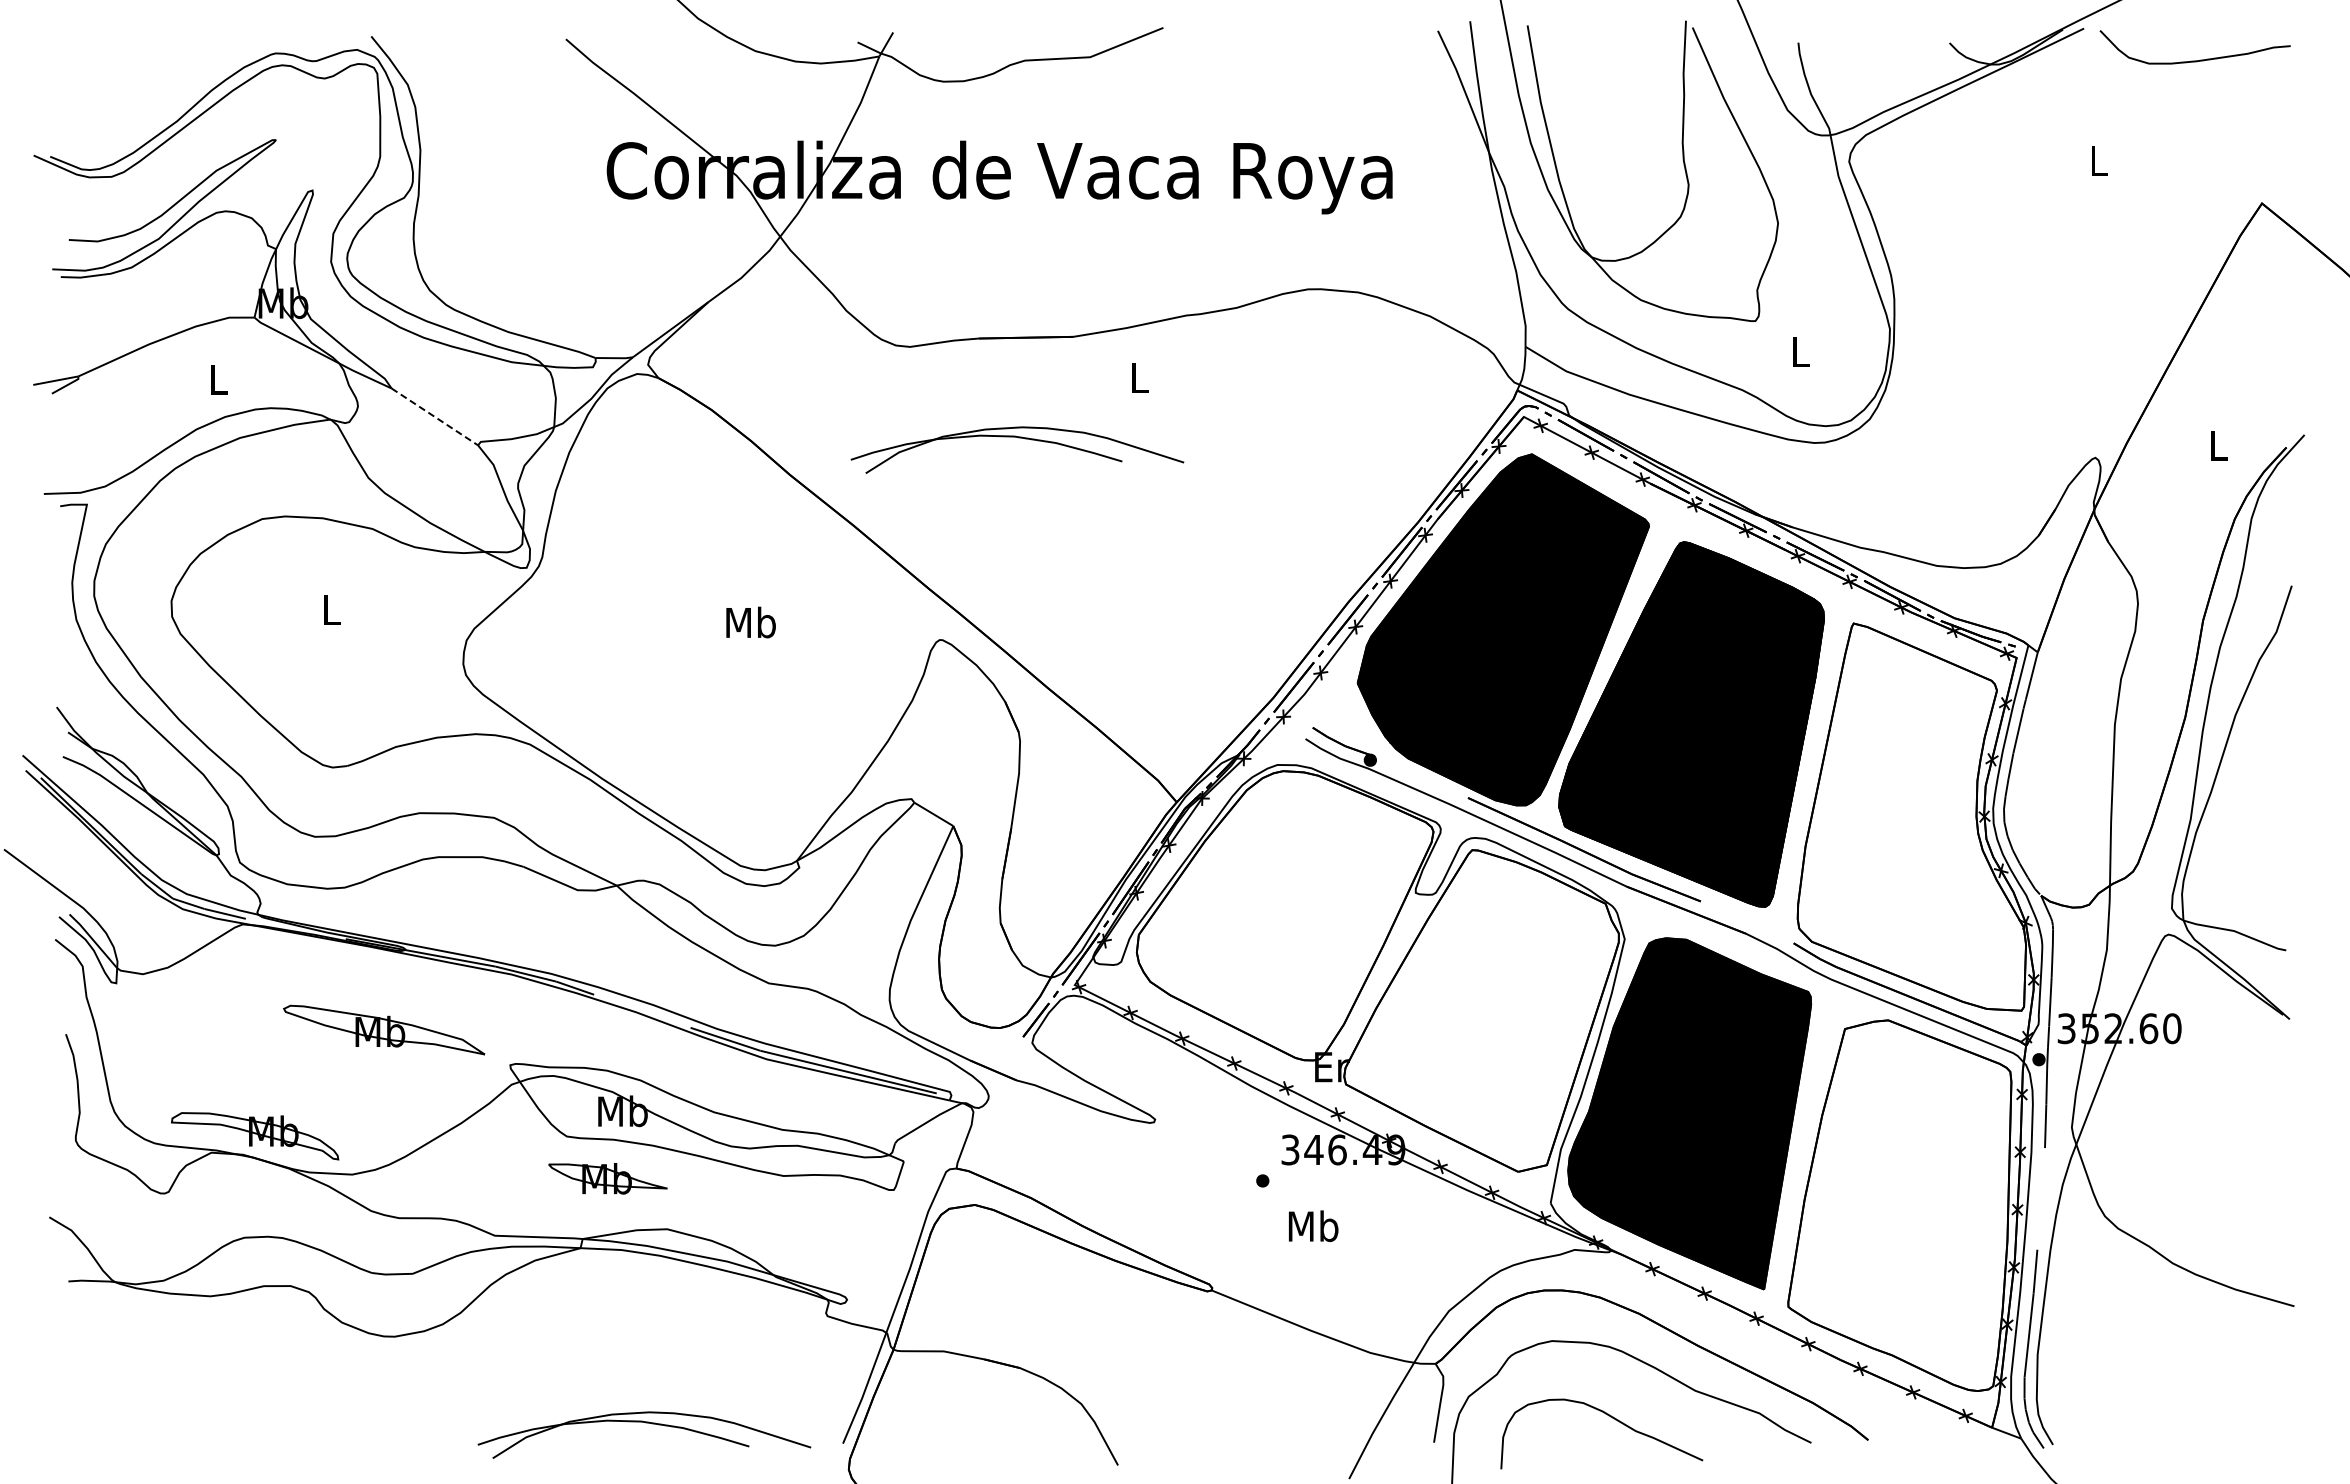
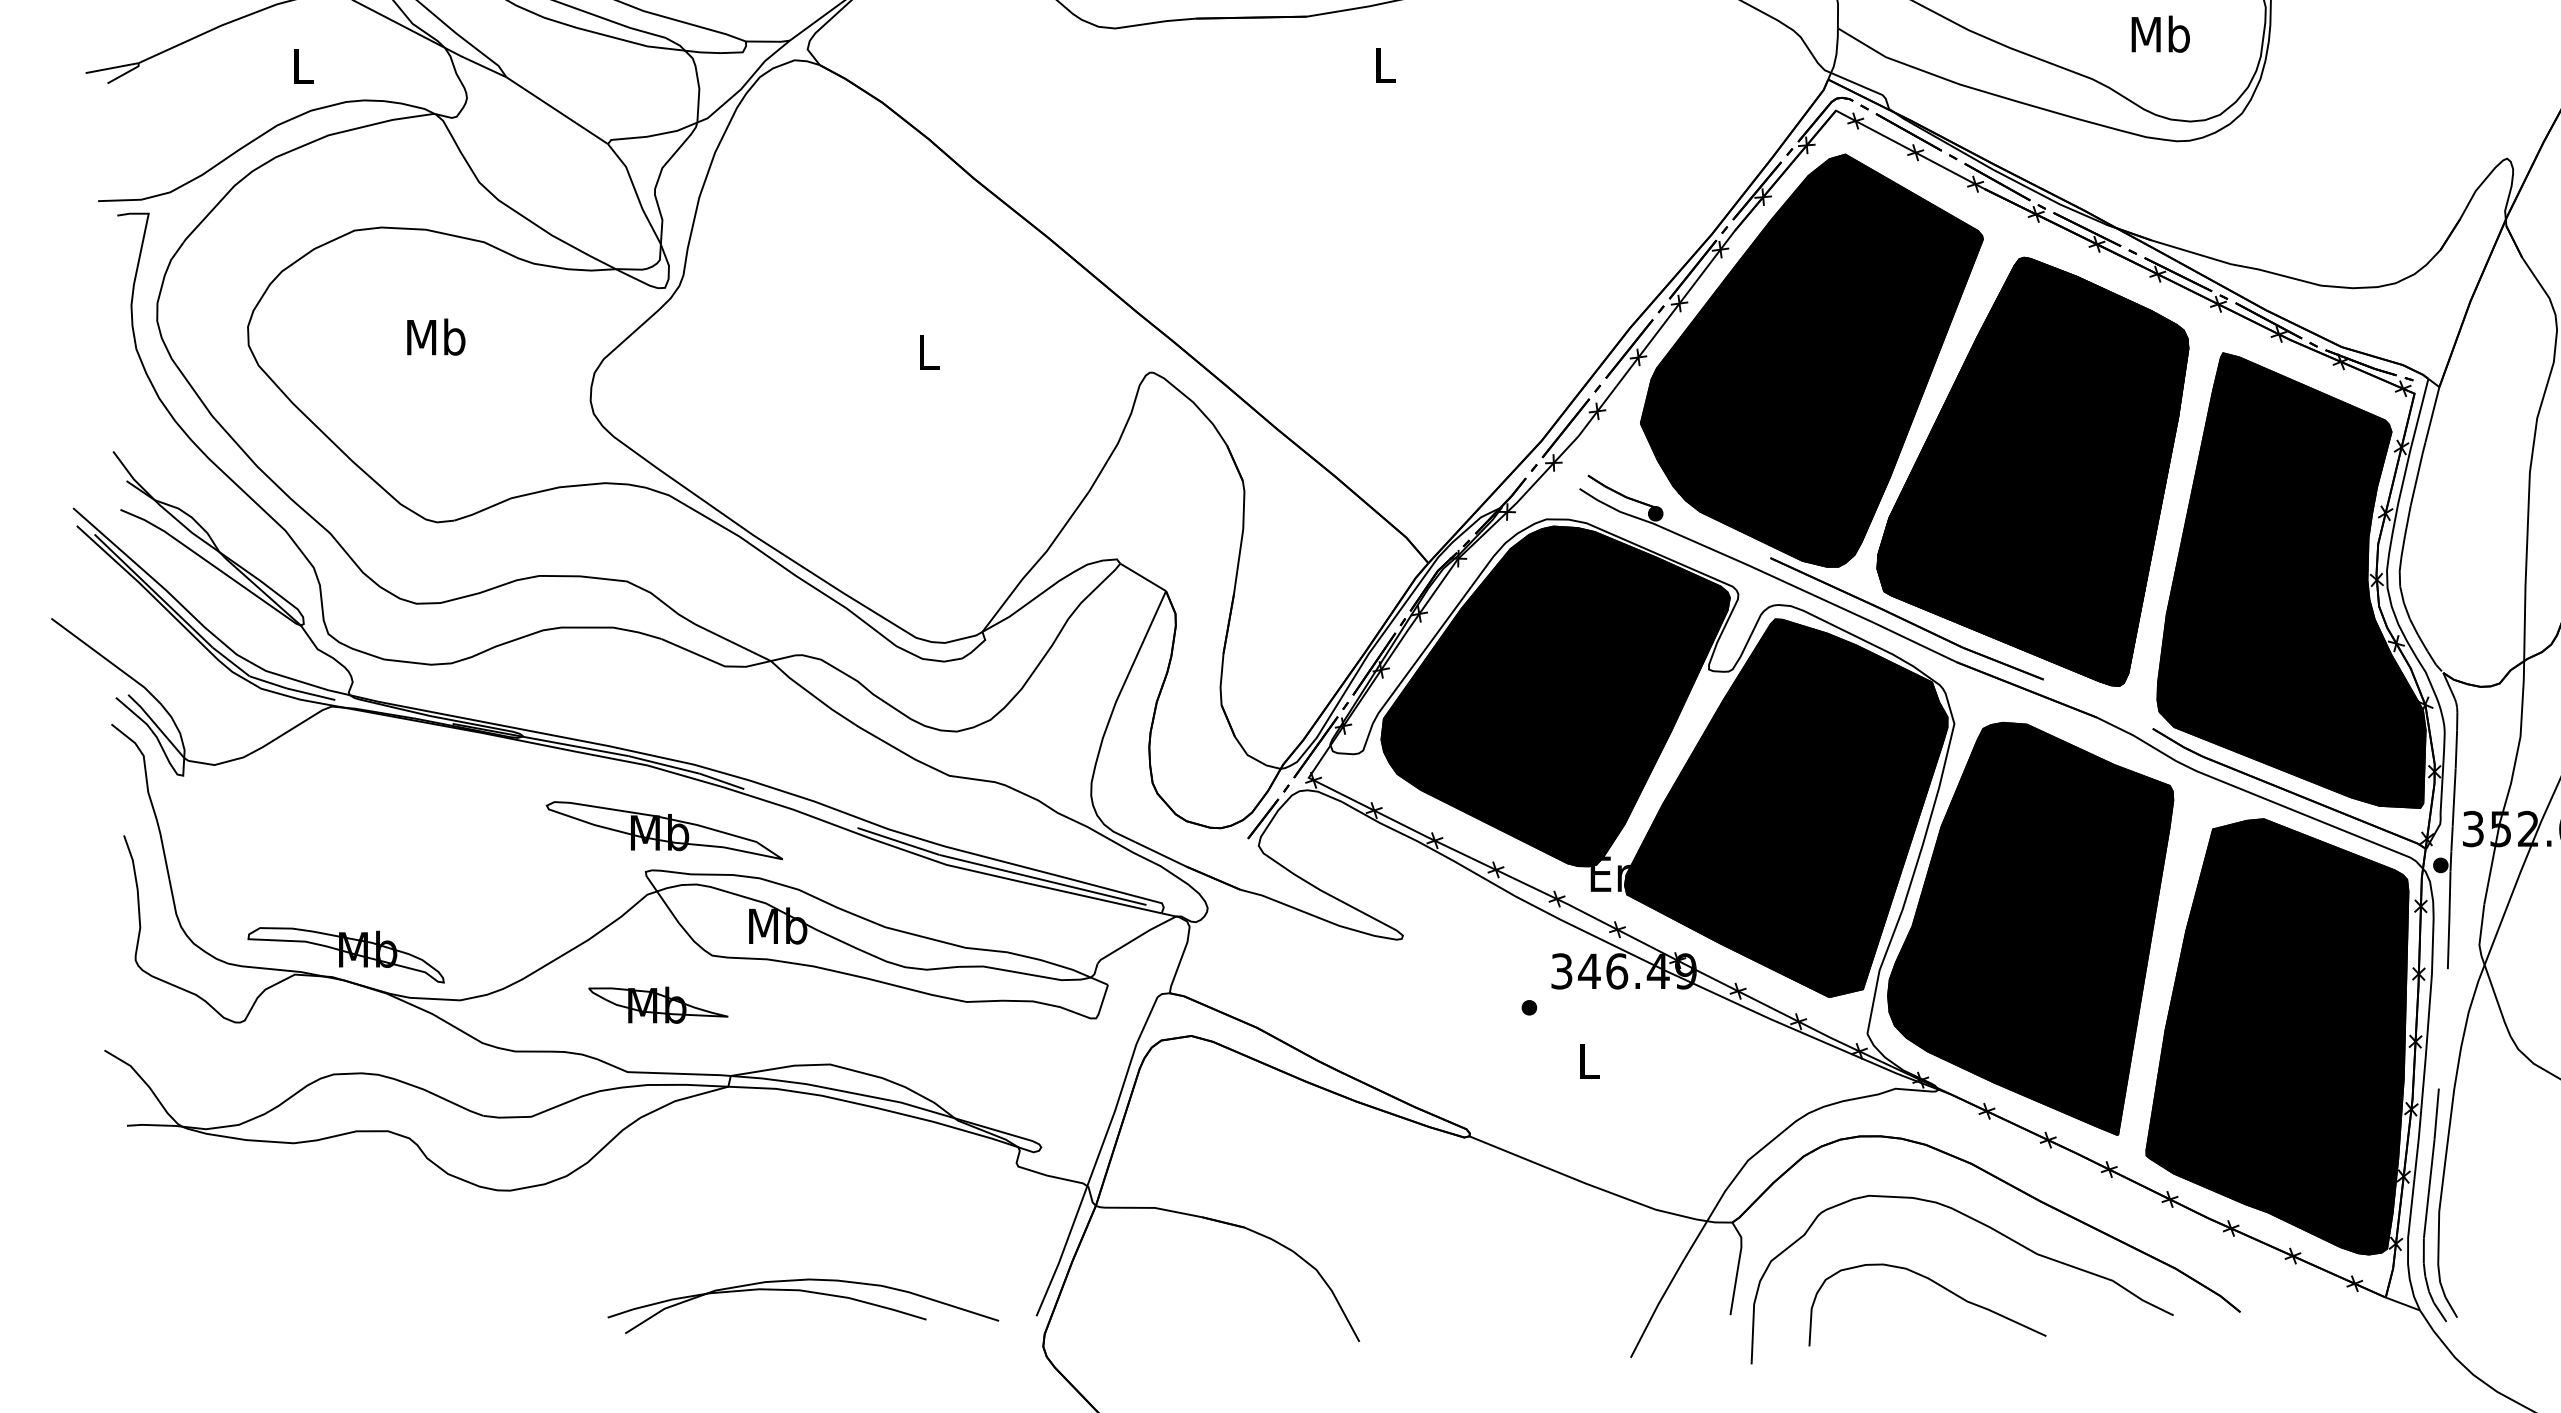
text: (1800, 351) -> (2160, 33), L -> Mb
line: (434, 416) -> (556, 110), dashed -> solid
part: (1018, 438) -> (1242, 136), removed
text: (331, 609) -> (435, 336), L -> Mb
text: (750, 622) -> (927, 352), Mb -> L
fill: (1911, 816) -> (2291, 579), added
fill: (1284, 915) -> (1554, 696), added
fill: (1481, 1010) -> (1786, 807), added
part: (384, 1029) -> (664, 829), moved
part: (607, 1178) -> (657, 1004), moved
fill: (1899, 1205) -> (2277, 1036), added
text: (1313, 1226) -> (1588, 1061), Mb -> L

